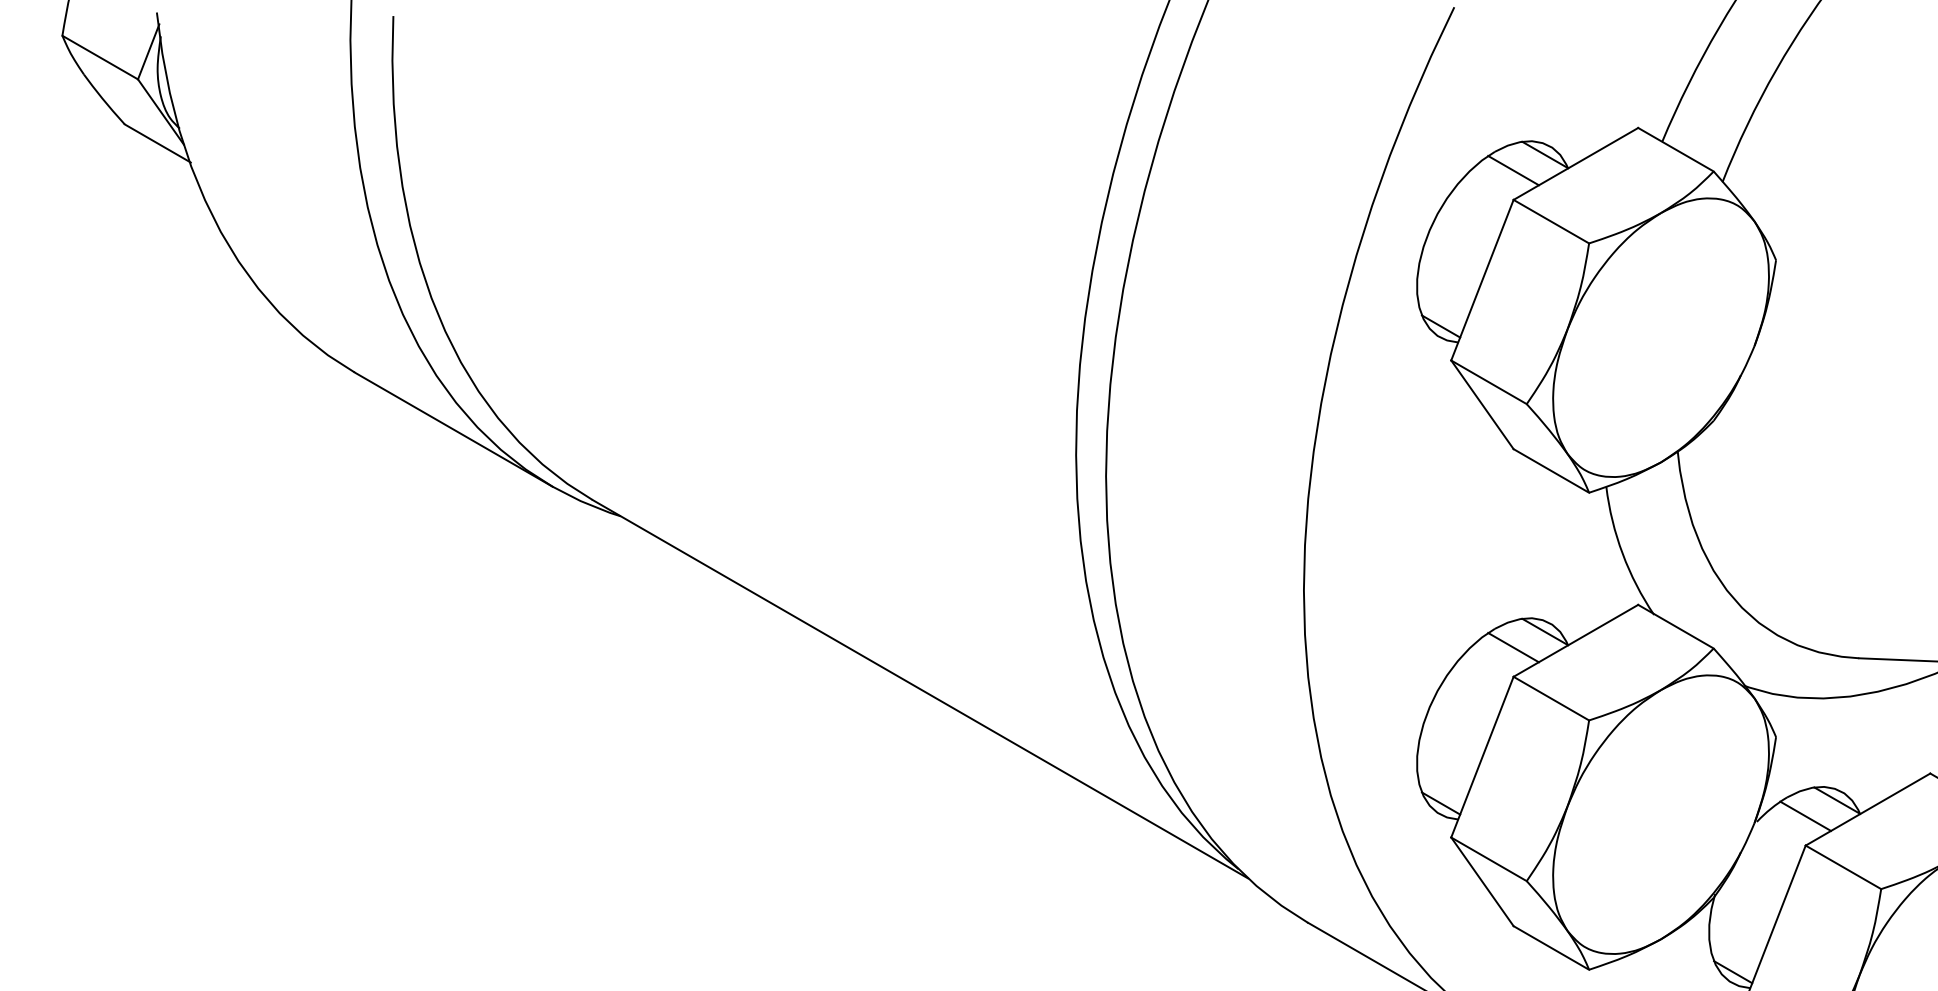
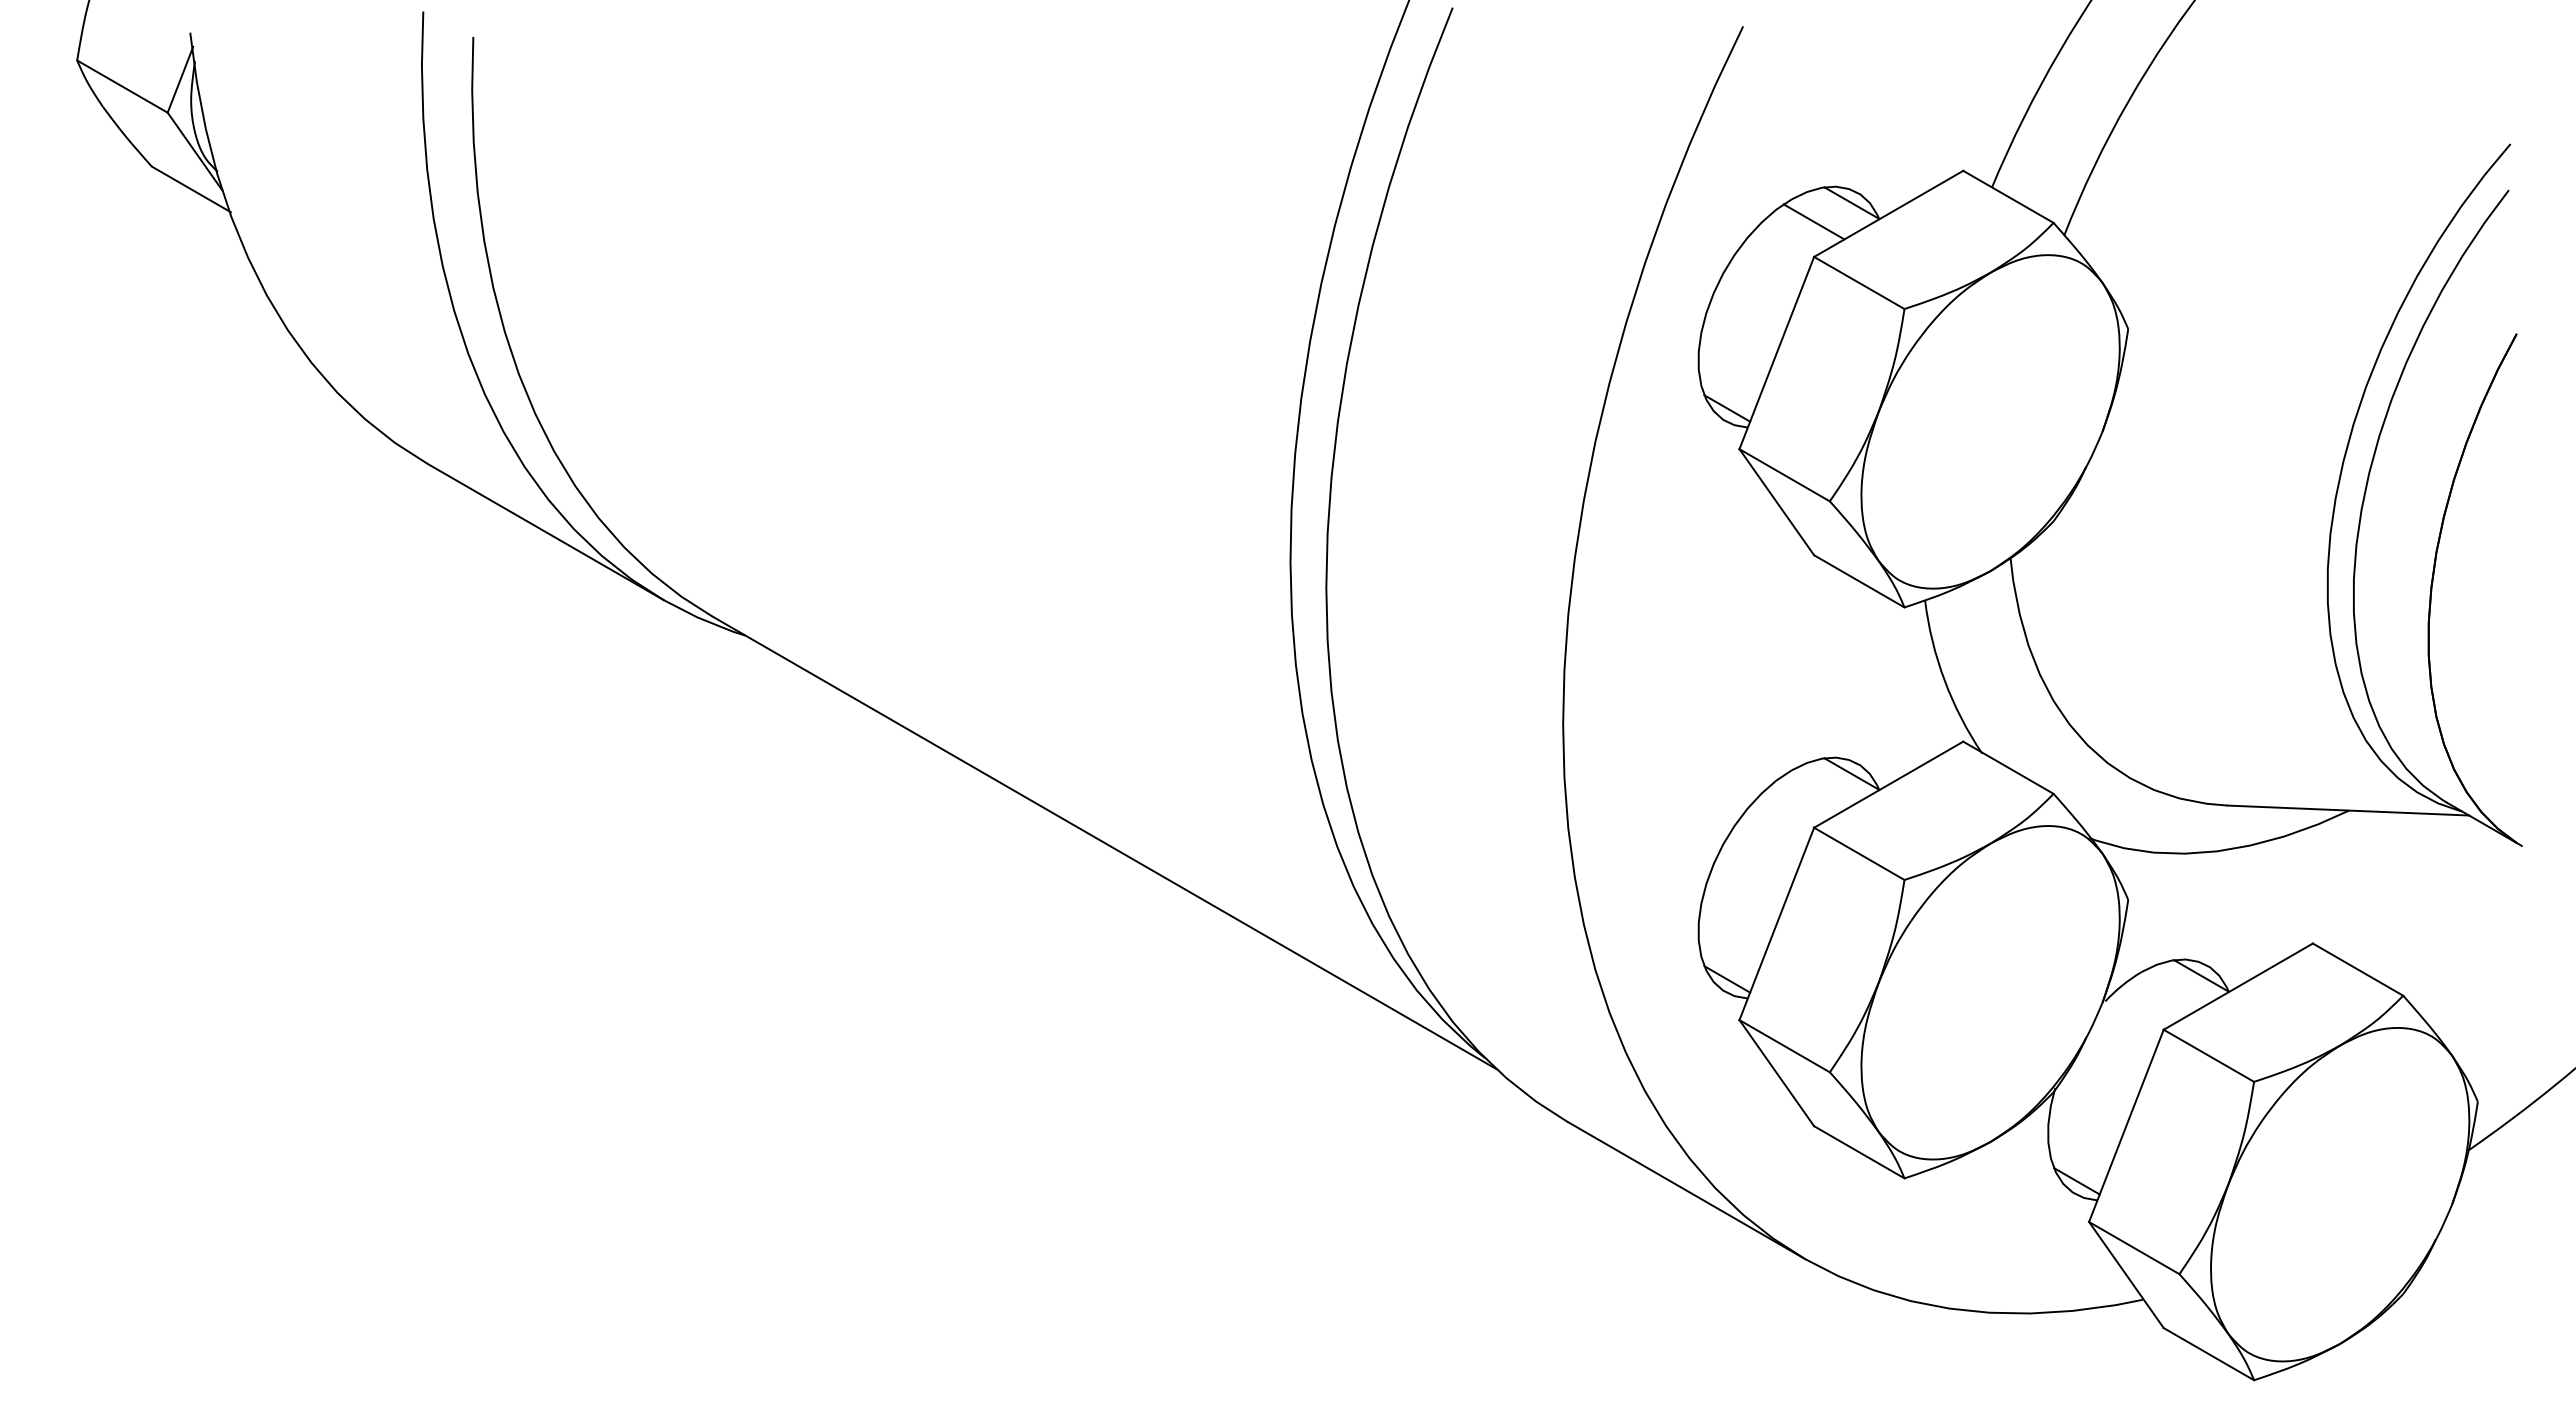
line: (1513, 647) -> (1813, 792), removed
line: (1805, 816) -> (2163, 994), removed

